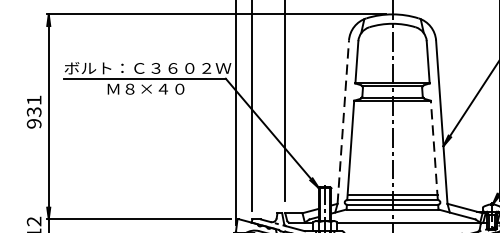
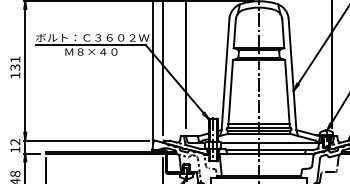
line: (343, 122) -> (225, 74), dashed -> solid
text: (34, 123) -> (15, 75), 931 -> 131
line: (434, 150) -> (287, 93), dashed -> solid

